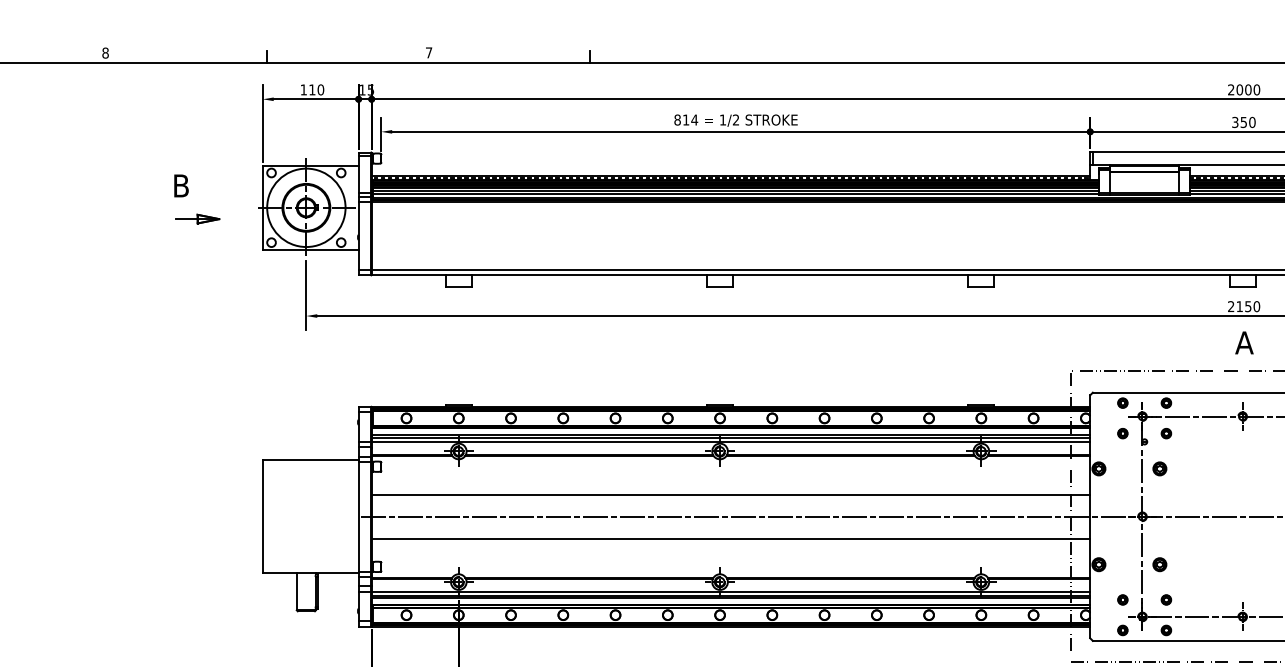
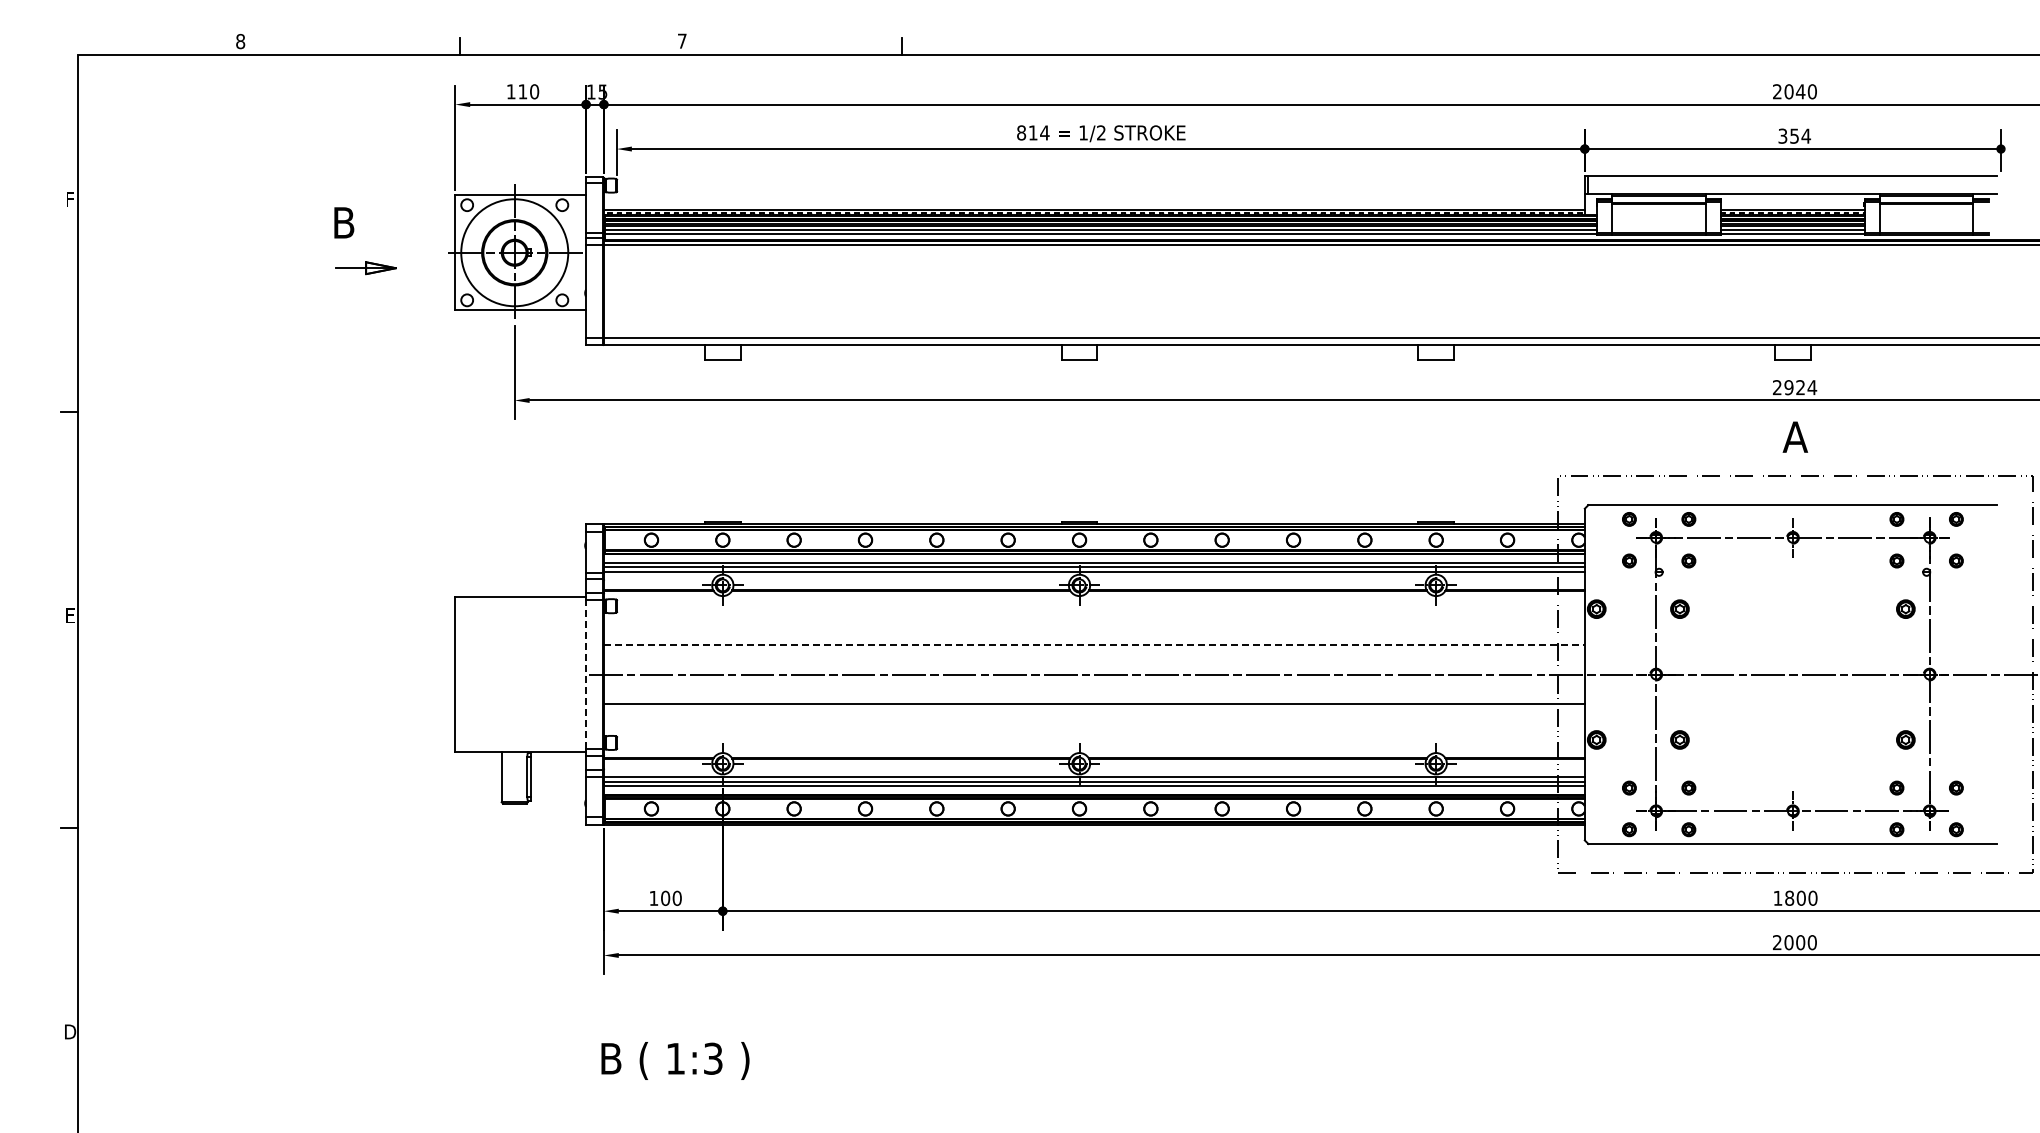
text: (1248, 89) -> (1800, 91), 2000 -> 2040
text: (1252, 121) -> (1806, 135), 350 -> 354
text: (1248, 306) -> (1800, 387), 2150 -> 2924
line: (731, 494) -> (1094, 644), solid -> dashed
line: (358, 516) -> (586, 674), solid -> dashed

